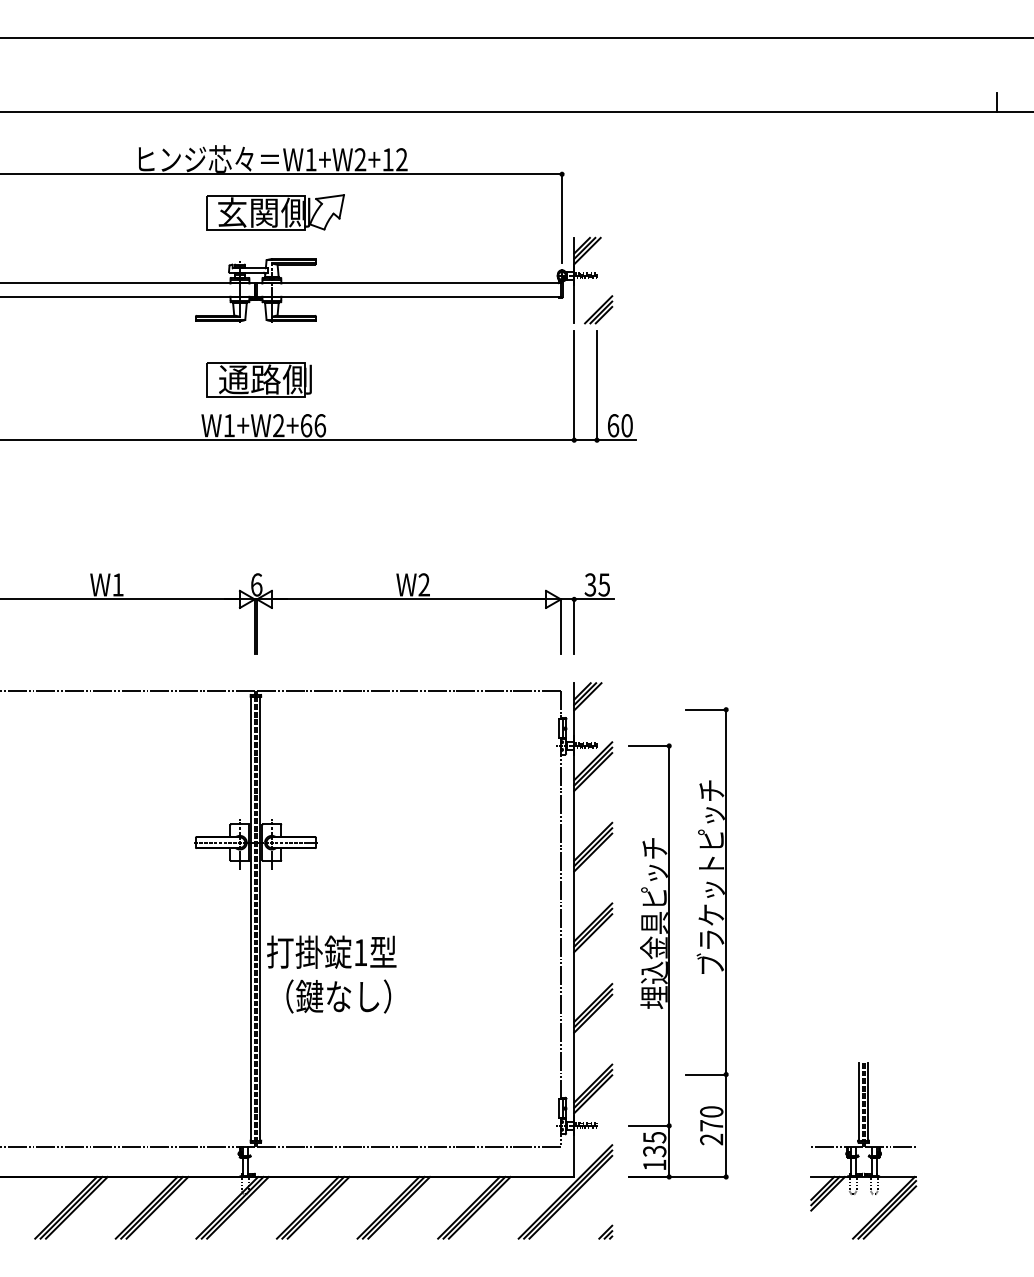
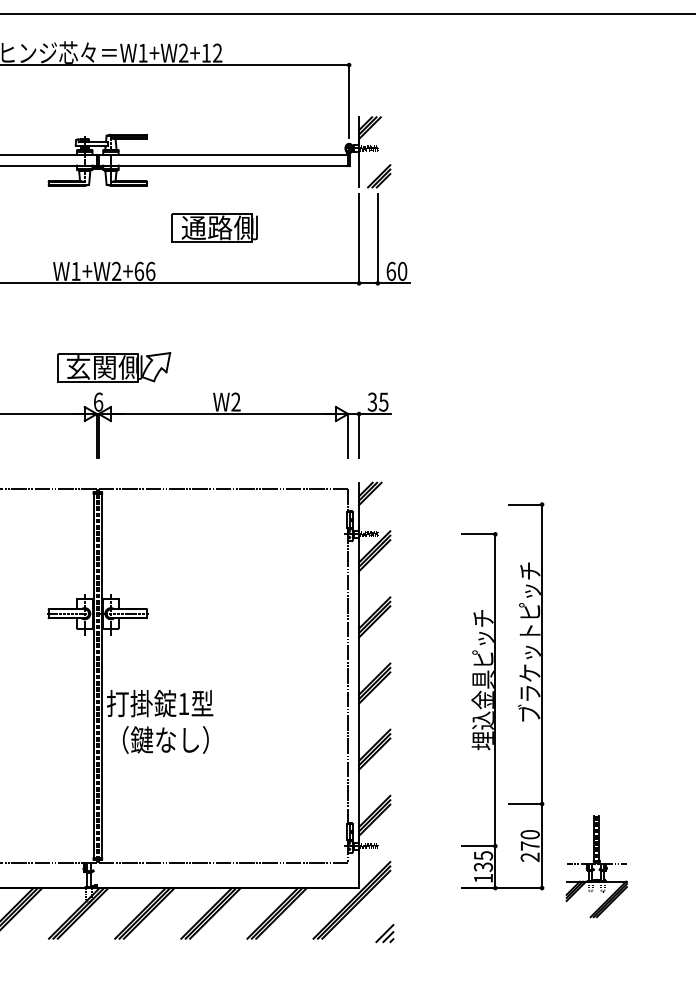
part: (275, 212) -> (113, 367), moved
part: (258, 379) -> (214, 227), moved
part: (669, 943) -> (495, 696), moved
part: (863, 1150) -> (596, 866), size x0.7
part: (605, 1231) -> (384, 932), size x1.6

